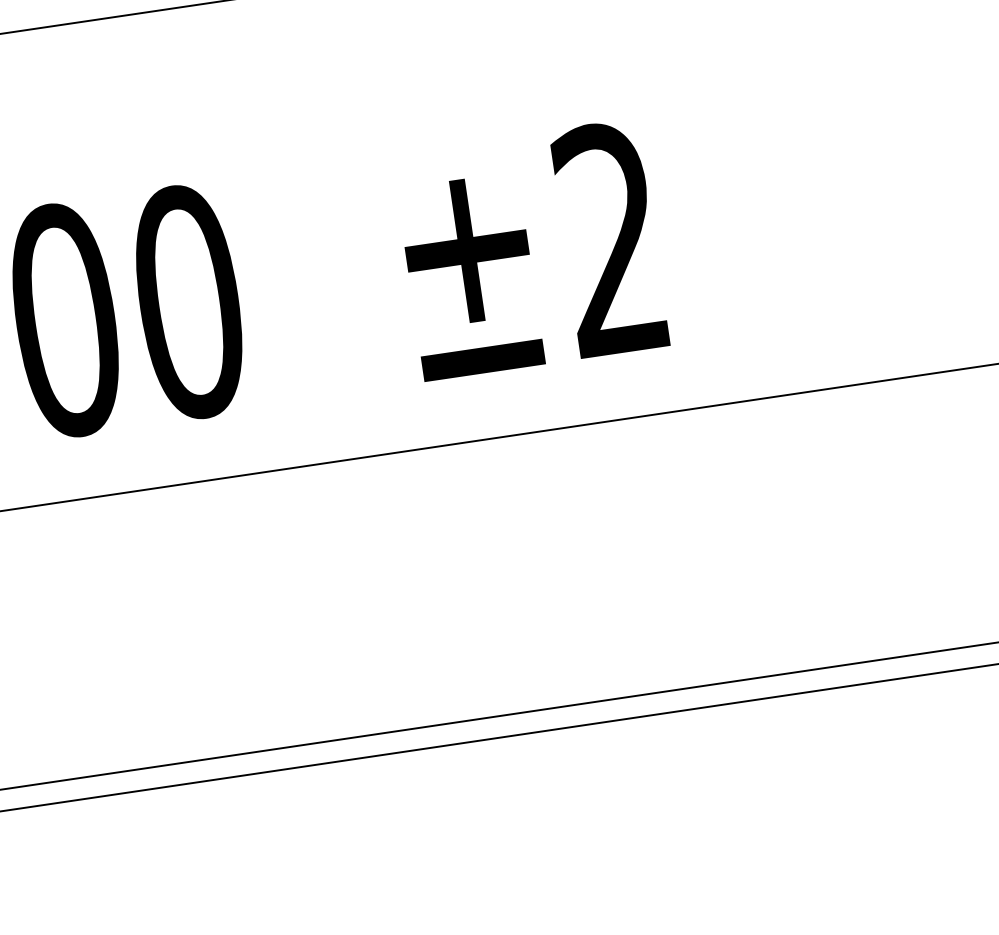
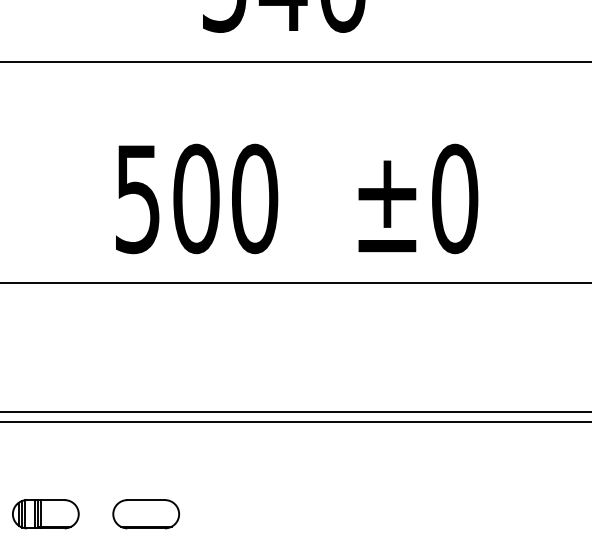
text: (612, 238) -> (455, 198), ±2 -> ±0

